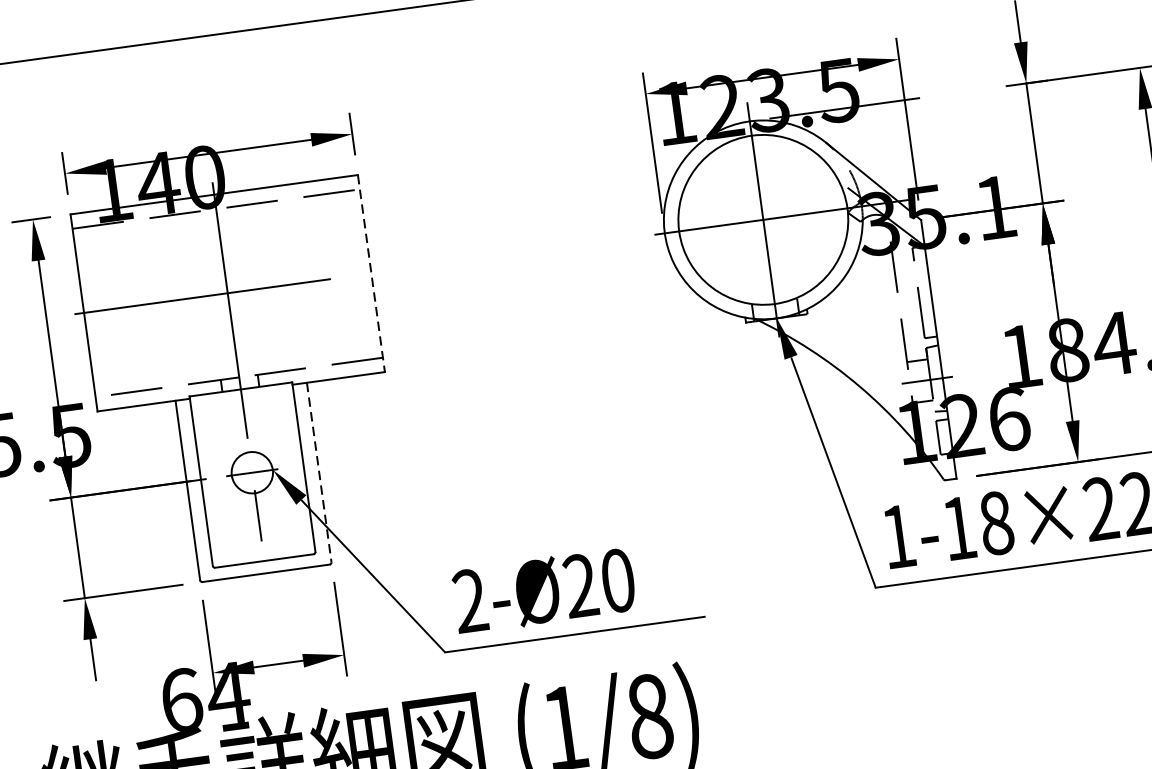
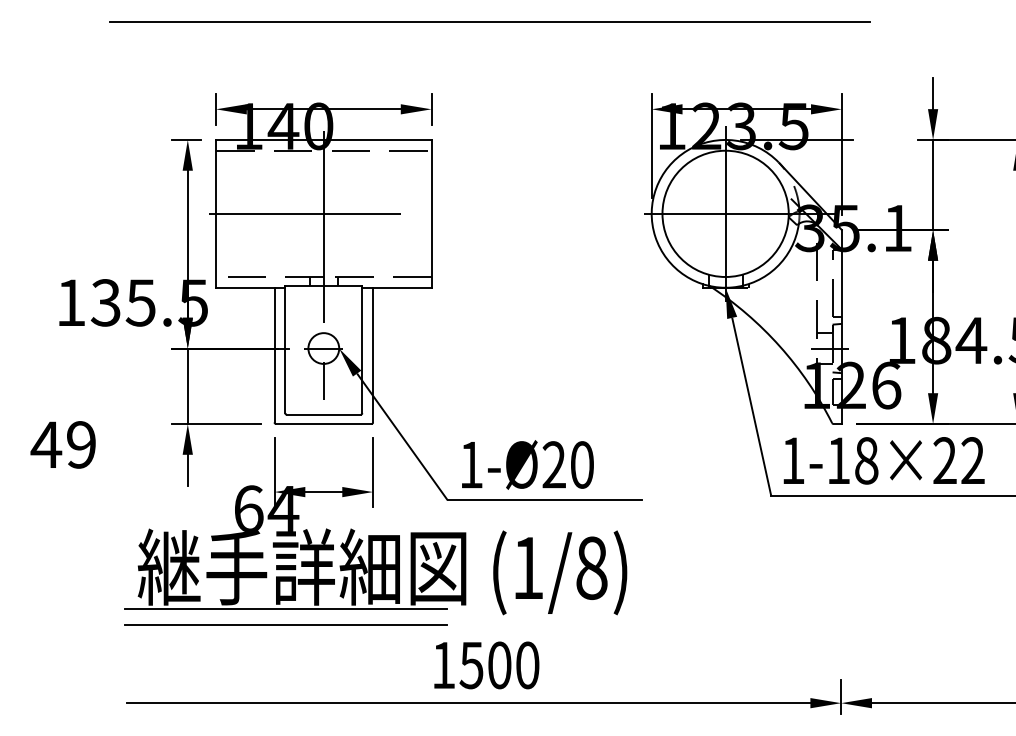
line: (371, 273) -> (431, 213), dashed -> solid
line: (319, 472) -> (373, 355), dashed -> solid
text: (469, 600) -> (470, 464), 2-Ø20 -> 1-Ø20

